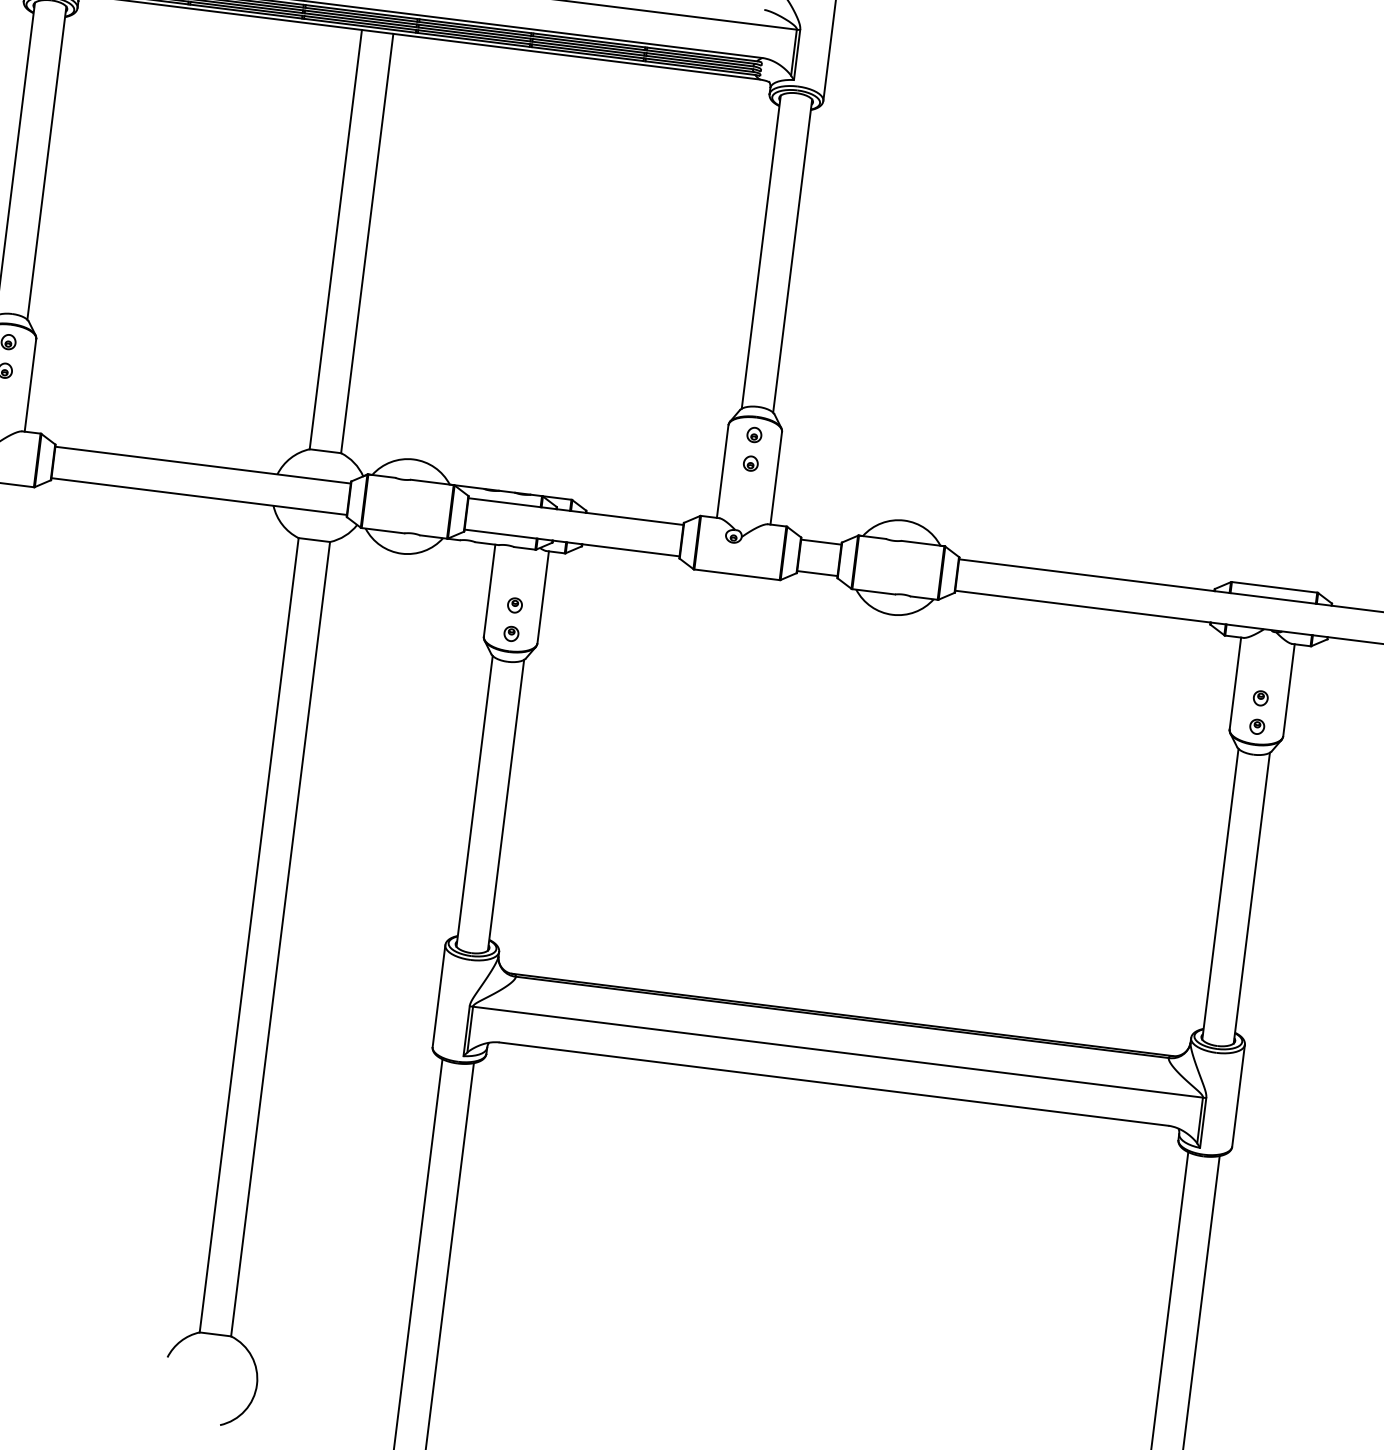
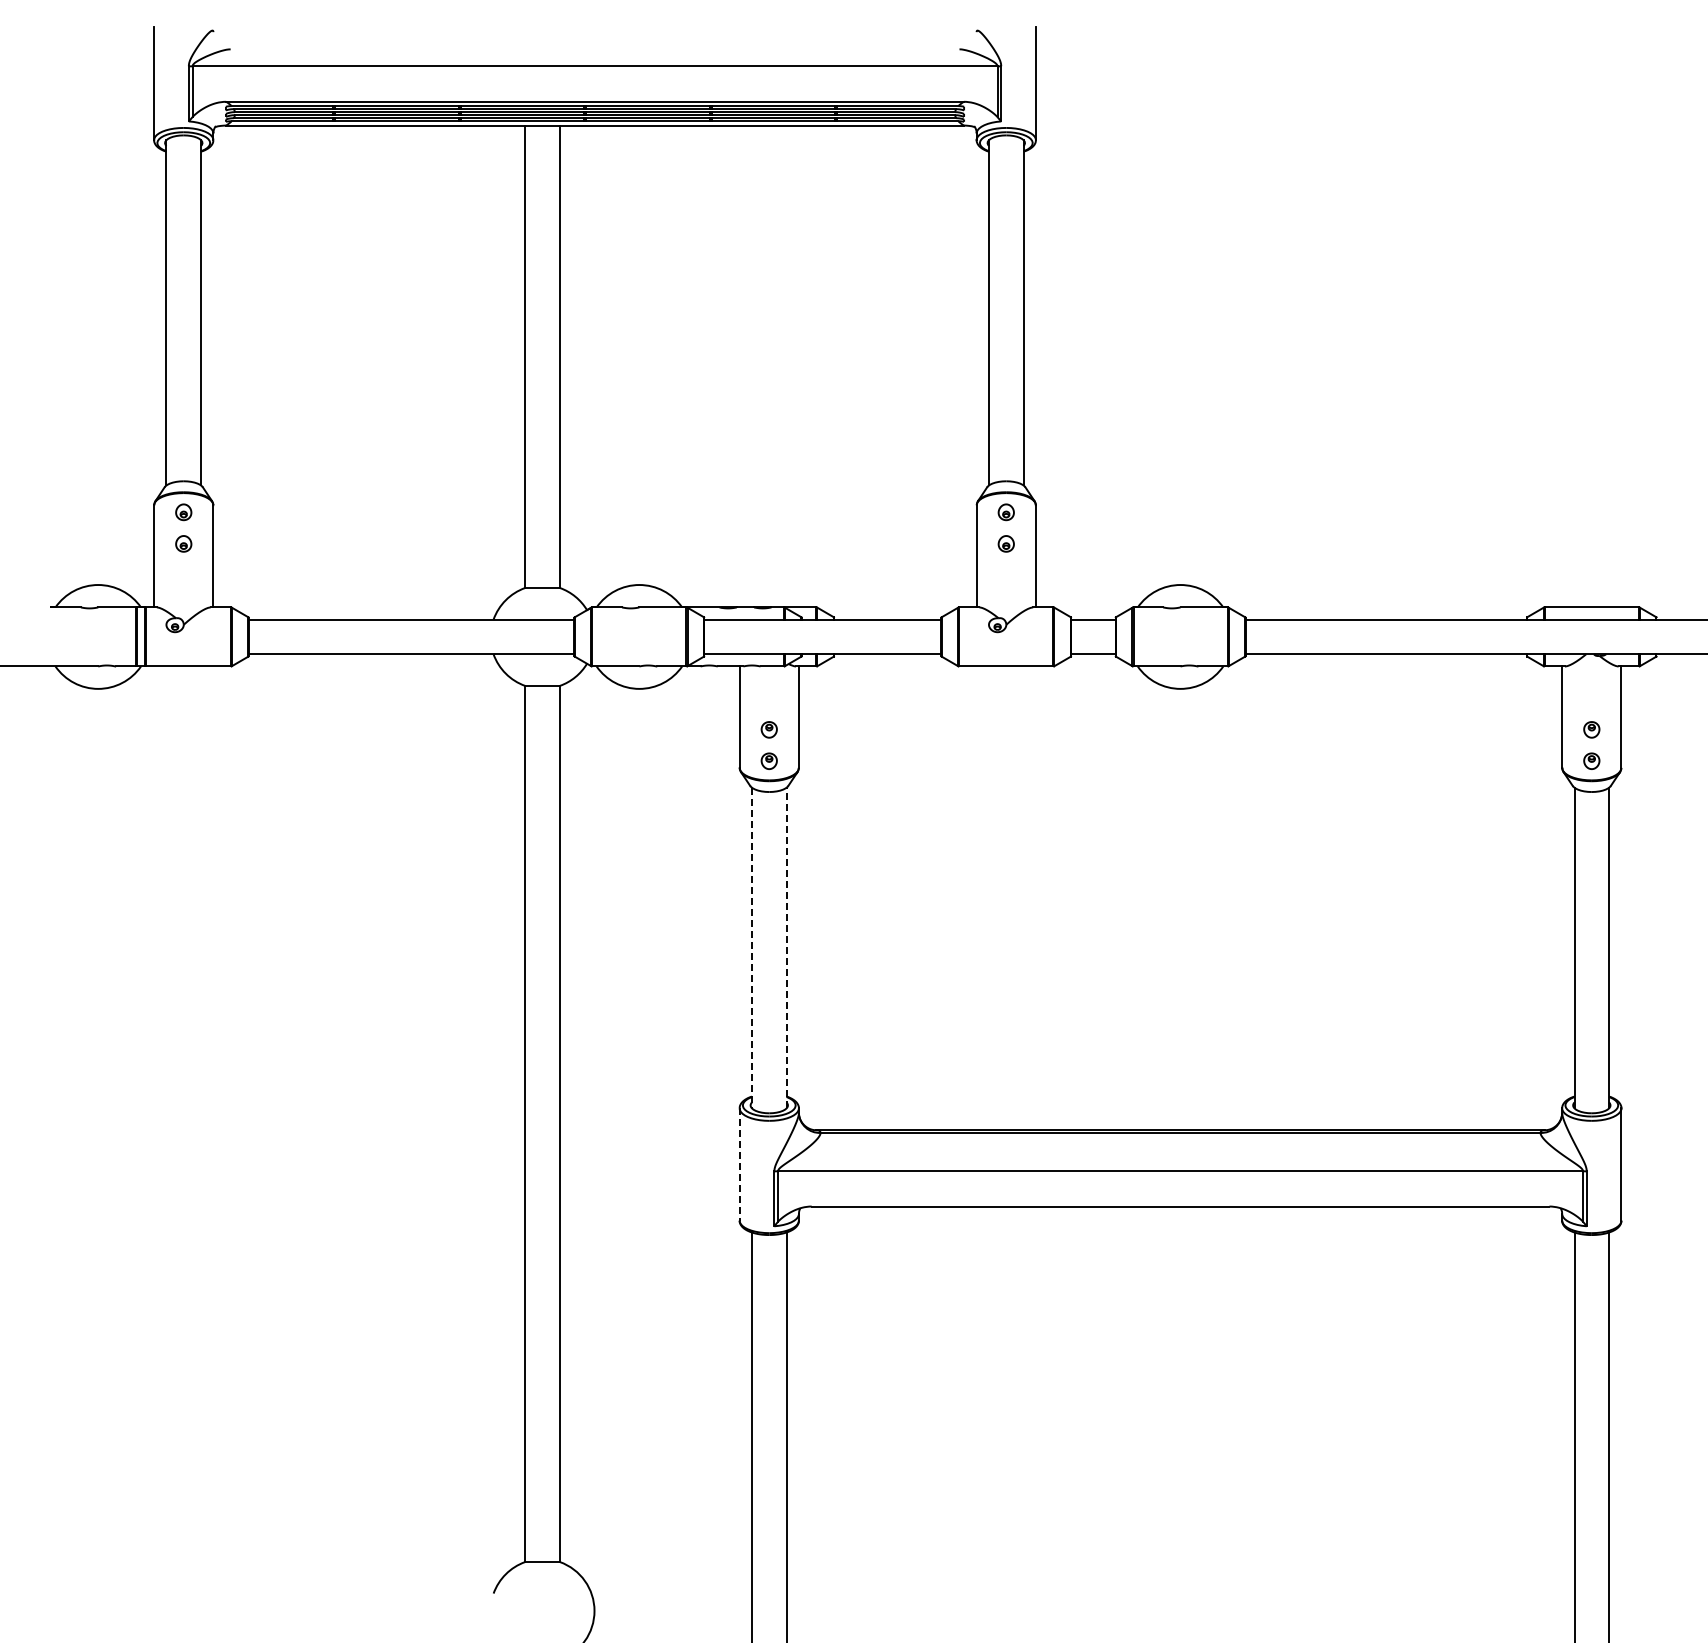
line: (474, 801) -> (751, 948), solid -> dashed
line: (506, 804) -> (786, 947), solid -> dashed
line: (438, 997) -> (739, 1165), solid -> dashed

